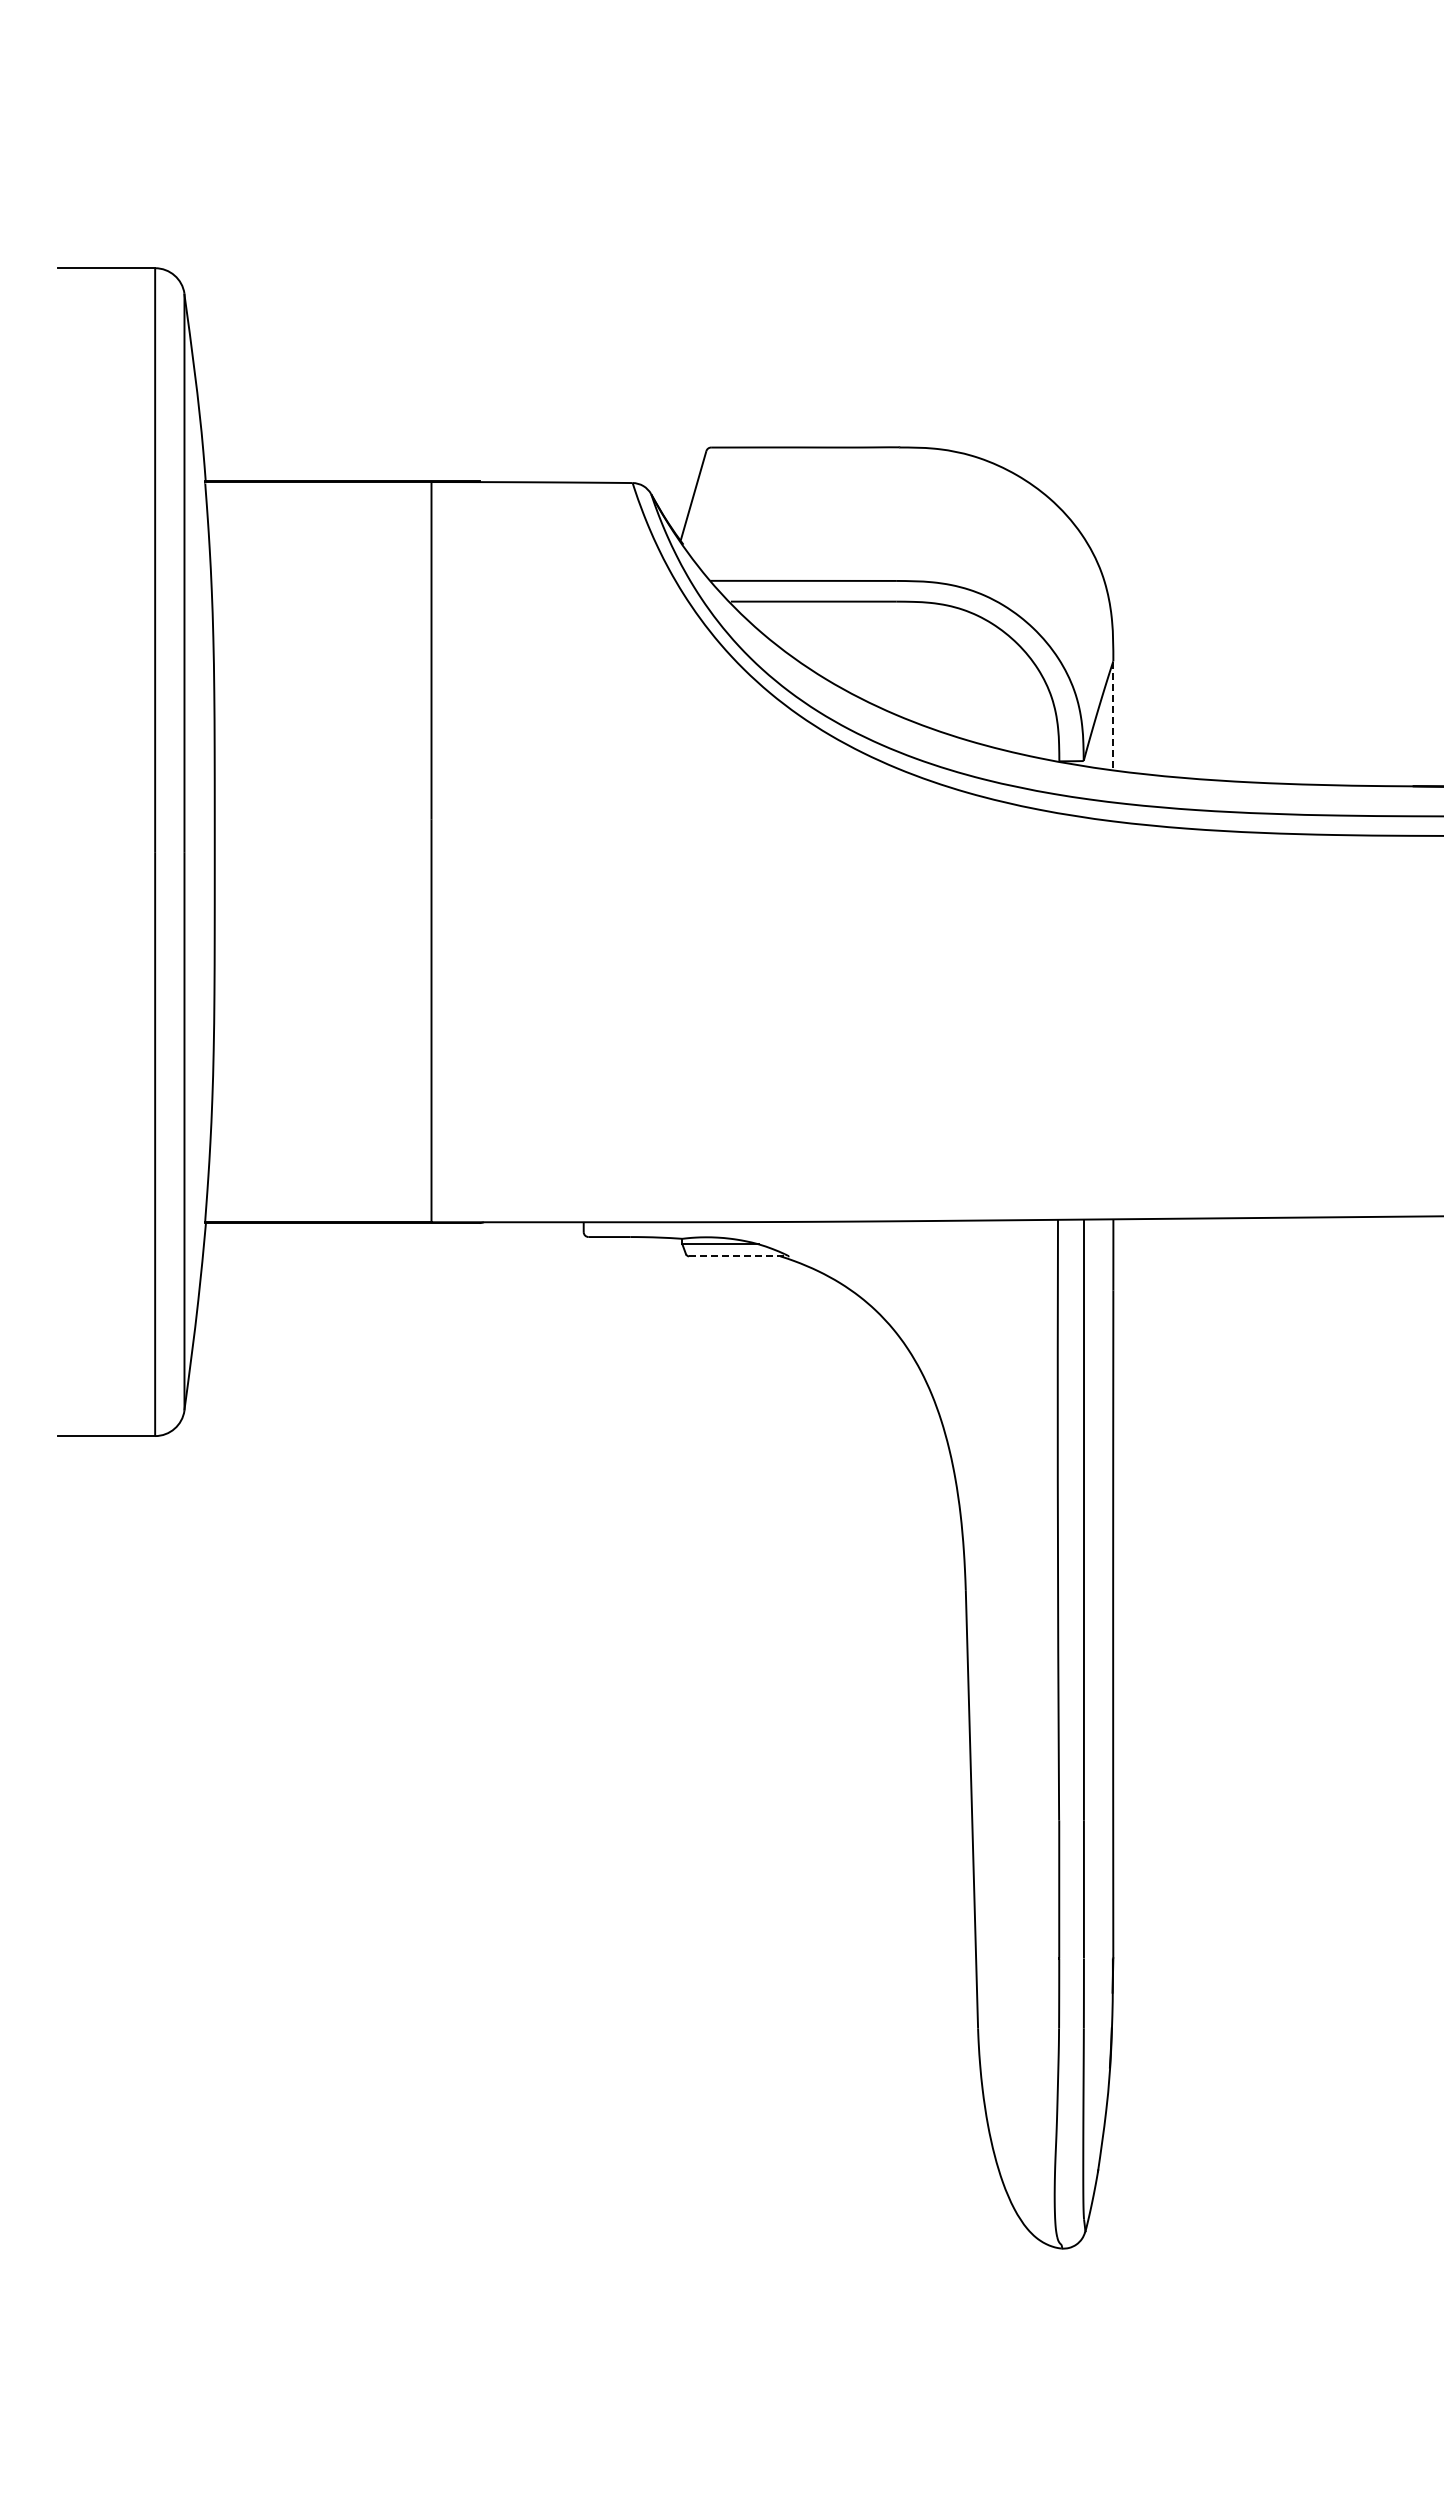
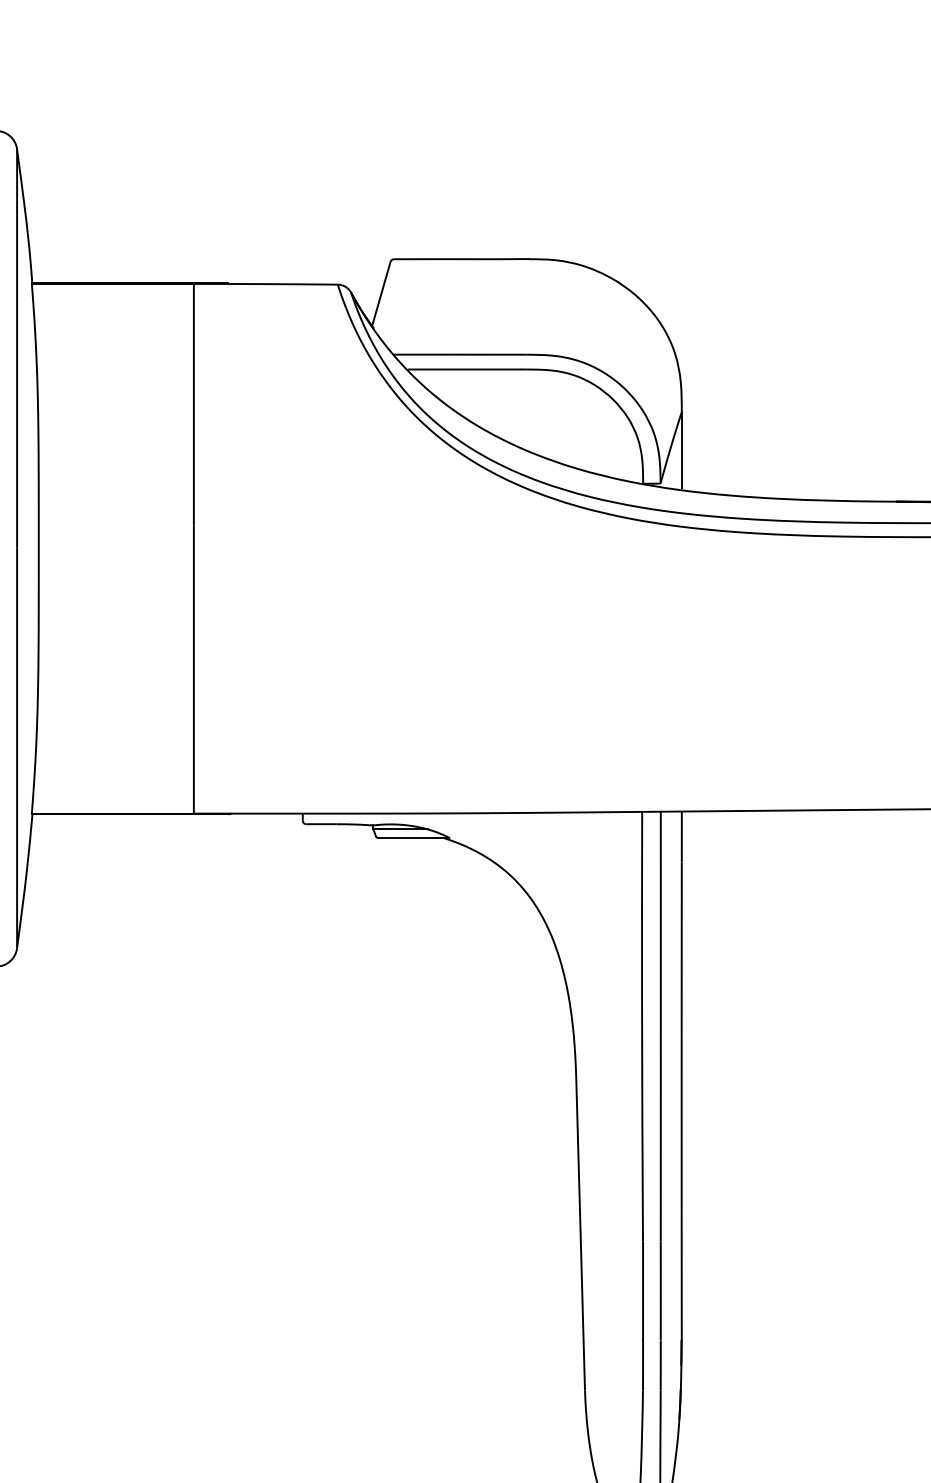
line: (1113, 713) -> (681, 449), dashed -> solid
line: (738, 1256) -> (413, 838), dashed -> solid

